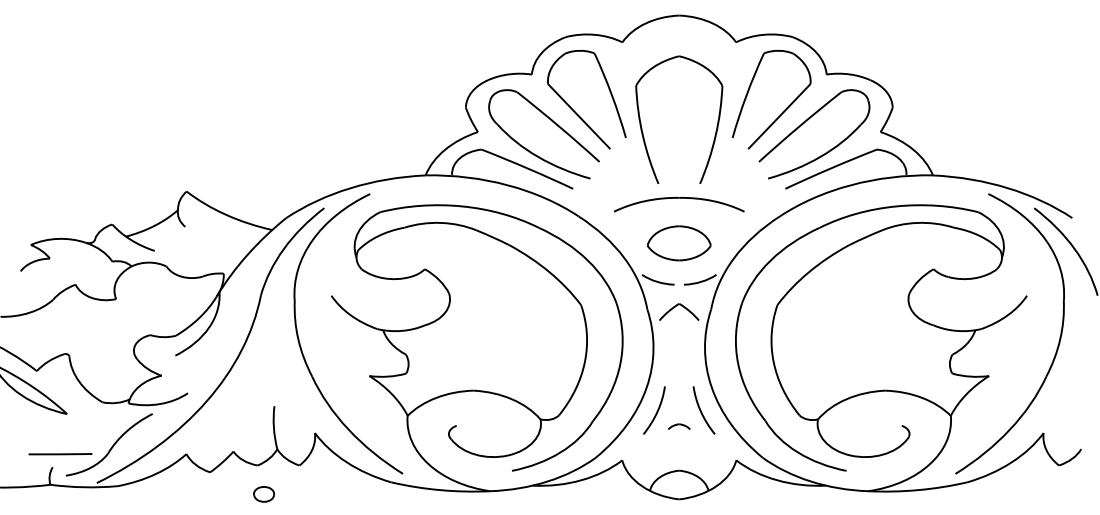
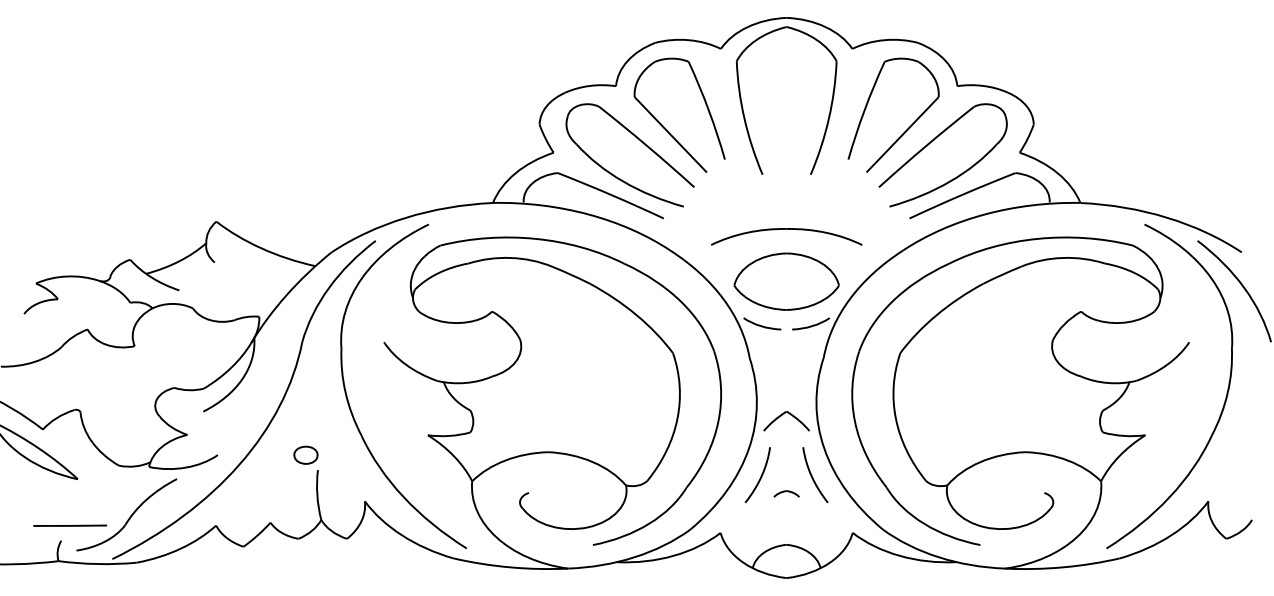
part: (641, 125) -> (743, 107), moved
part: (679, 243) -> (786, 281), size x1.43
part: (674, 308) -> (781, 416), moved
part: (263, 493) -> (305, 454), moved

